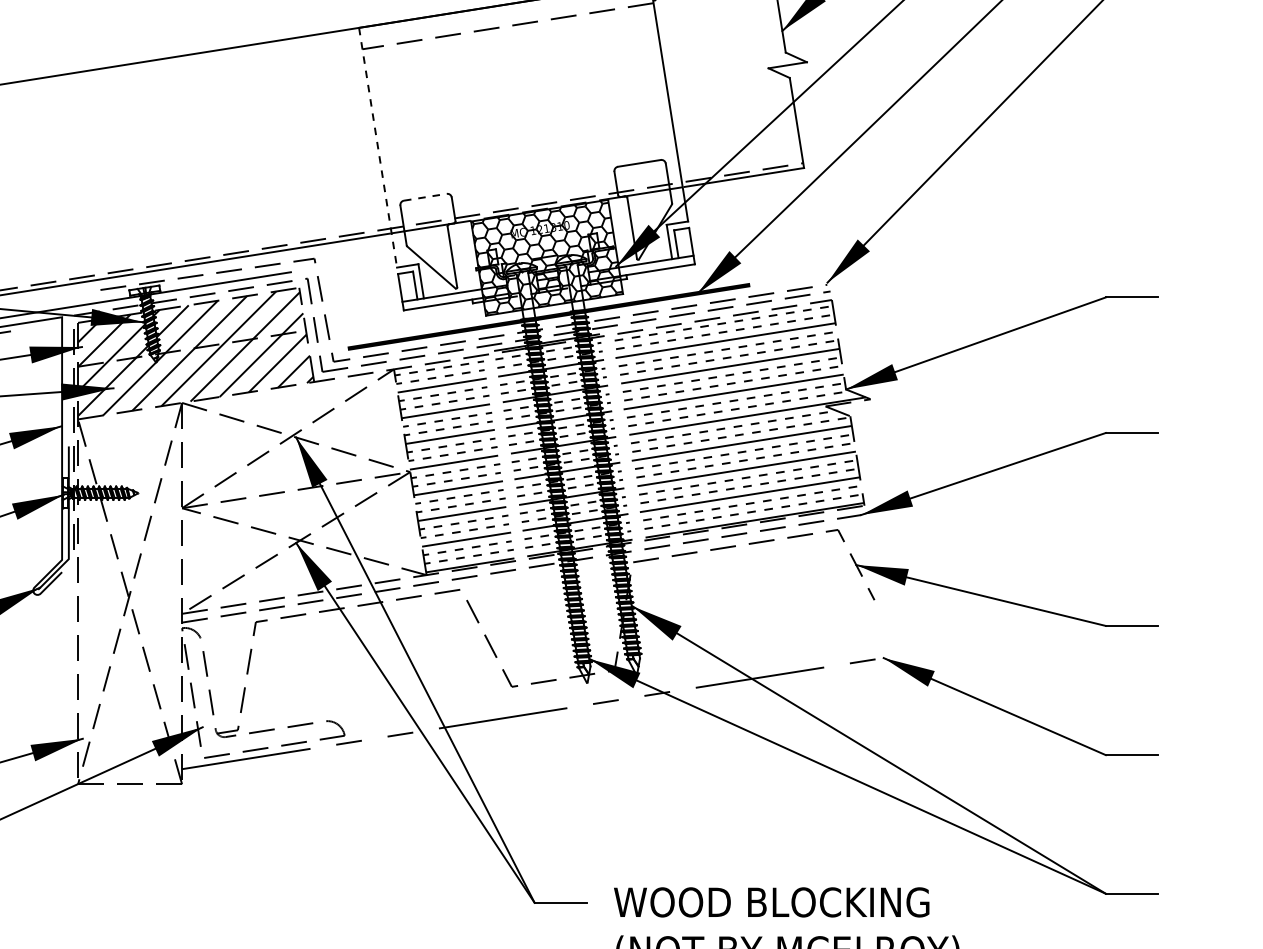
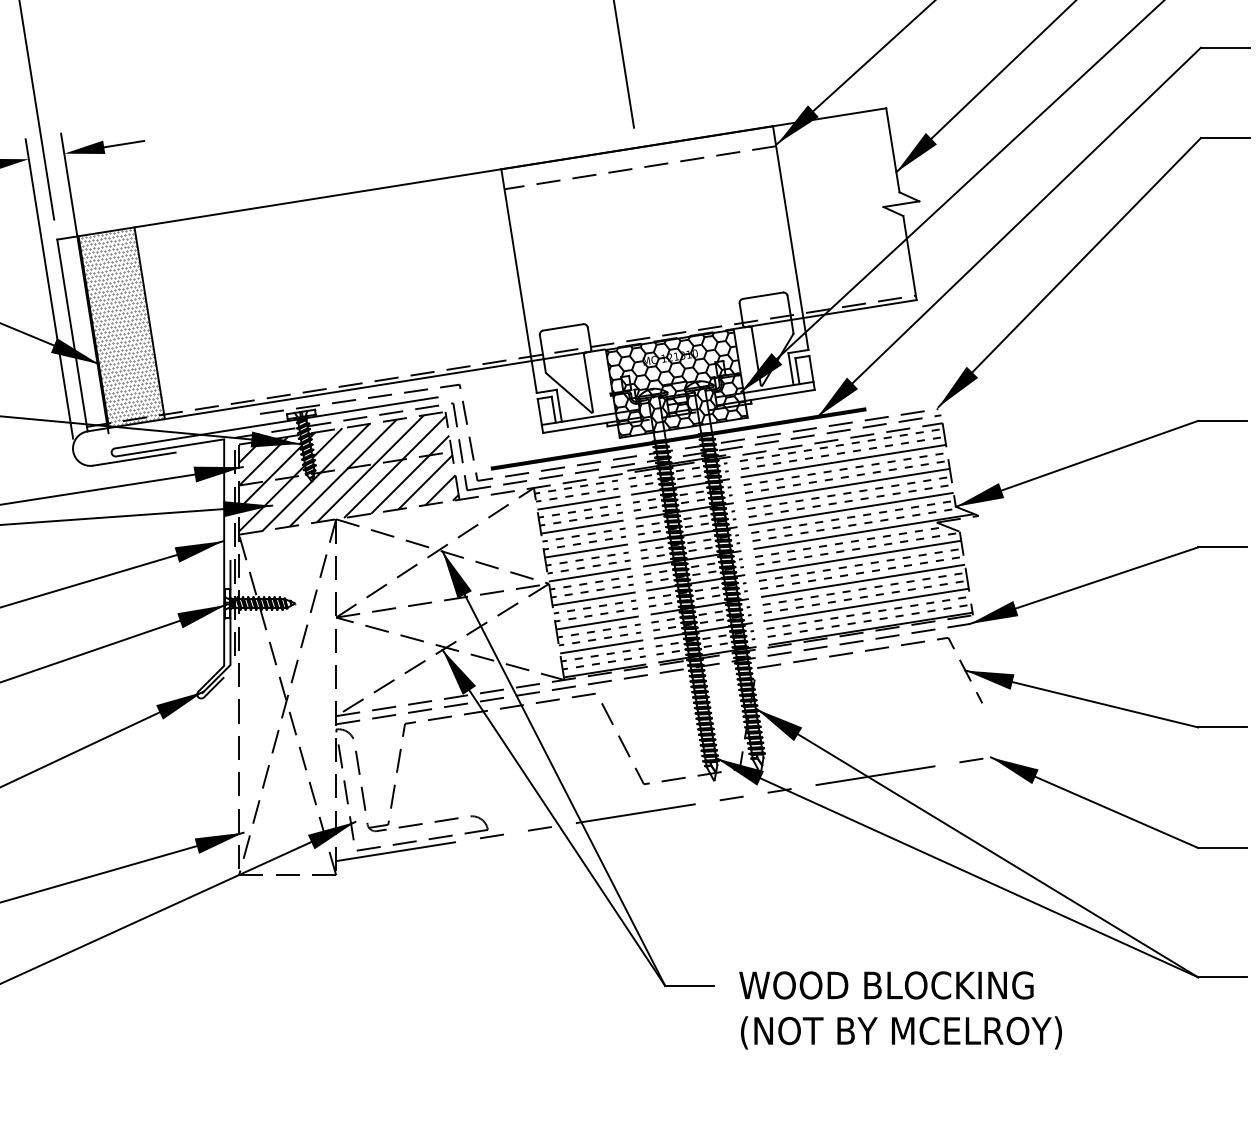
line: (378, 148) -> (519, 281), dashed -> solid
line: (425, 197) -> (563, 327), dashed -> solid

